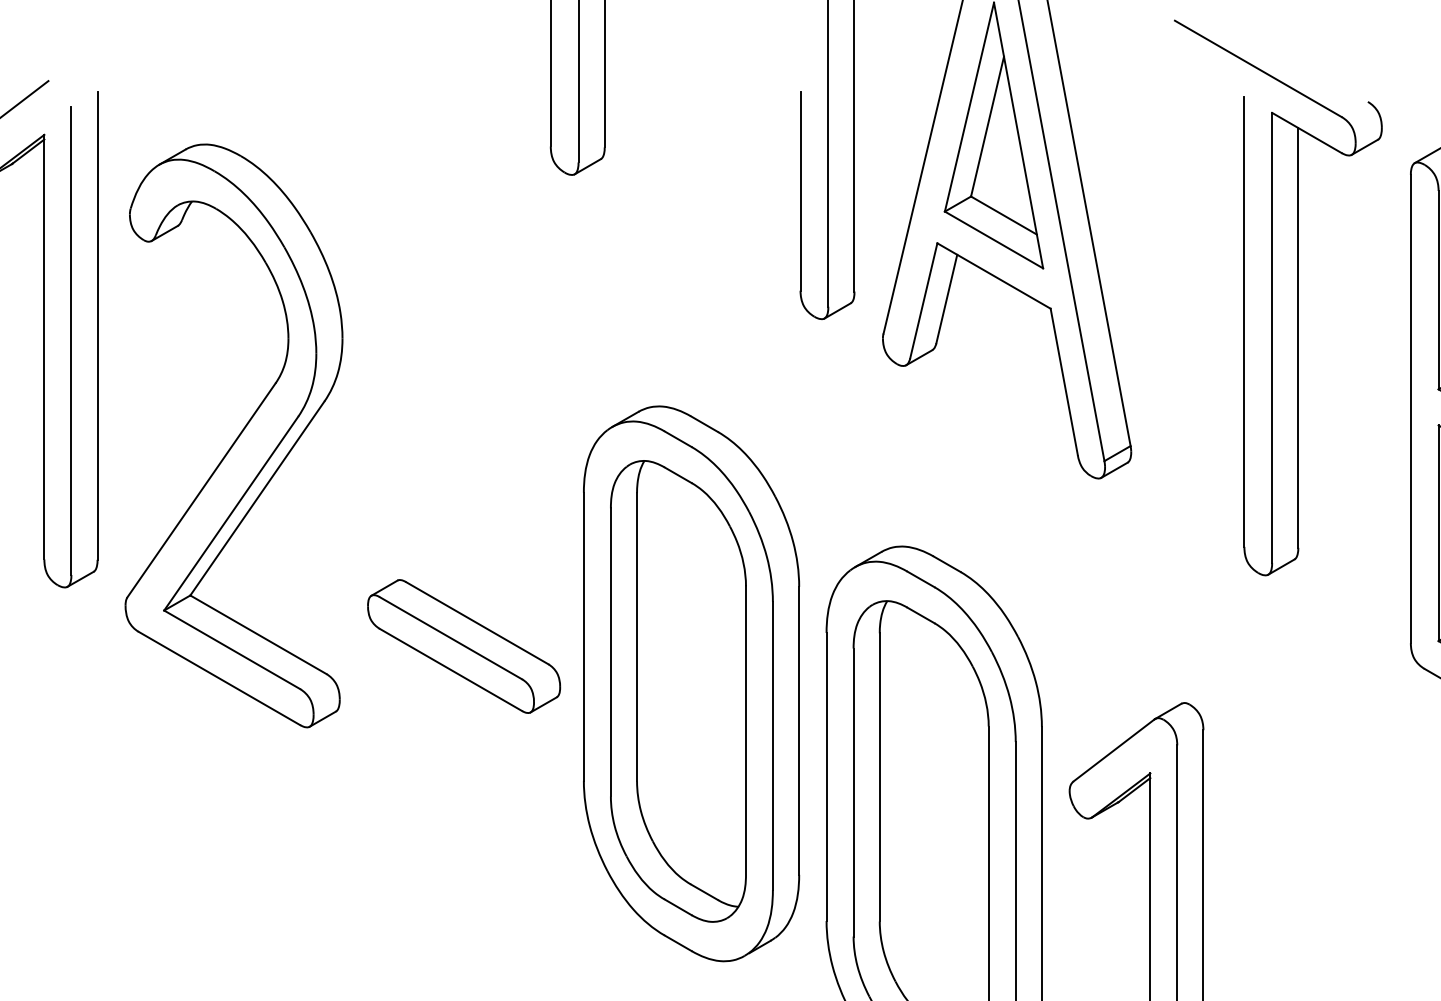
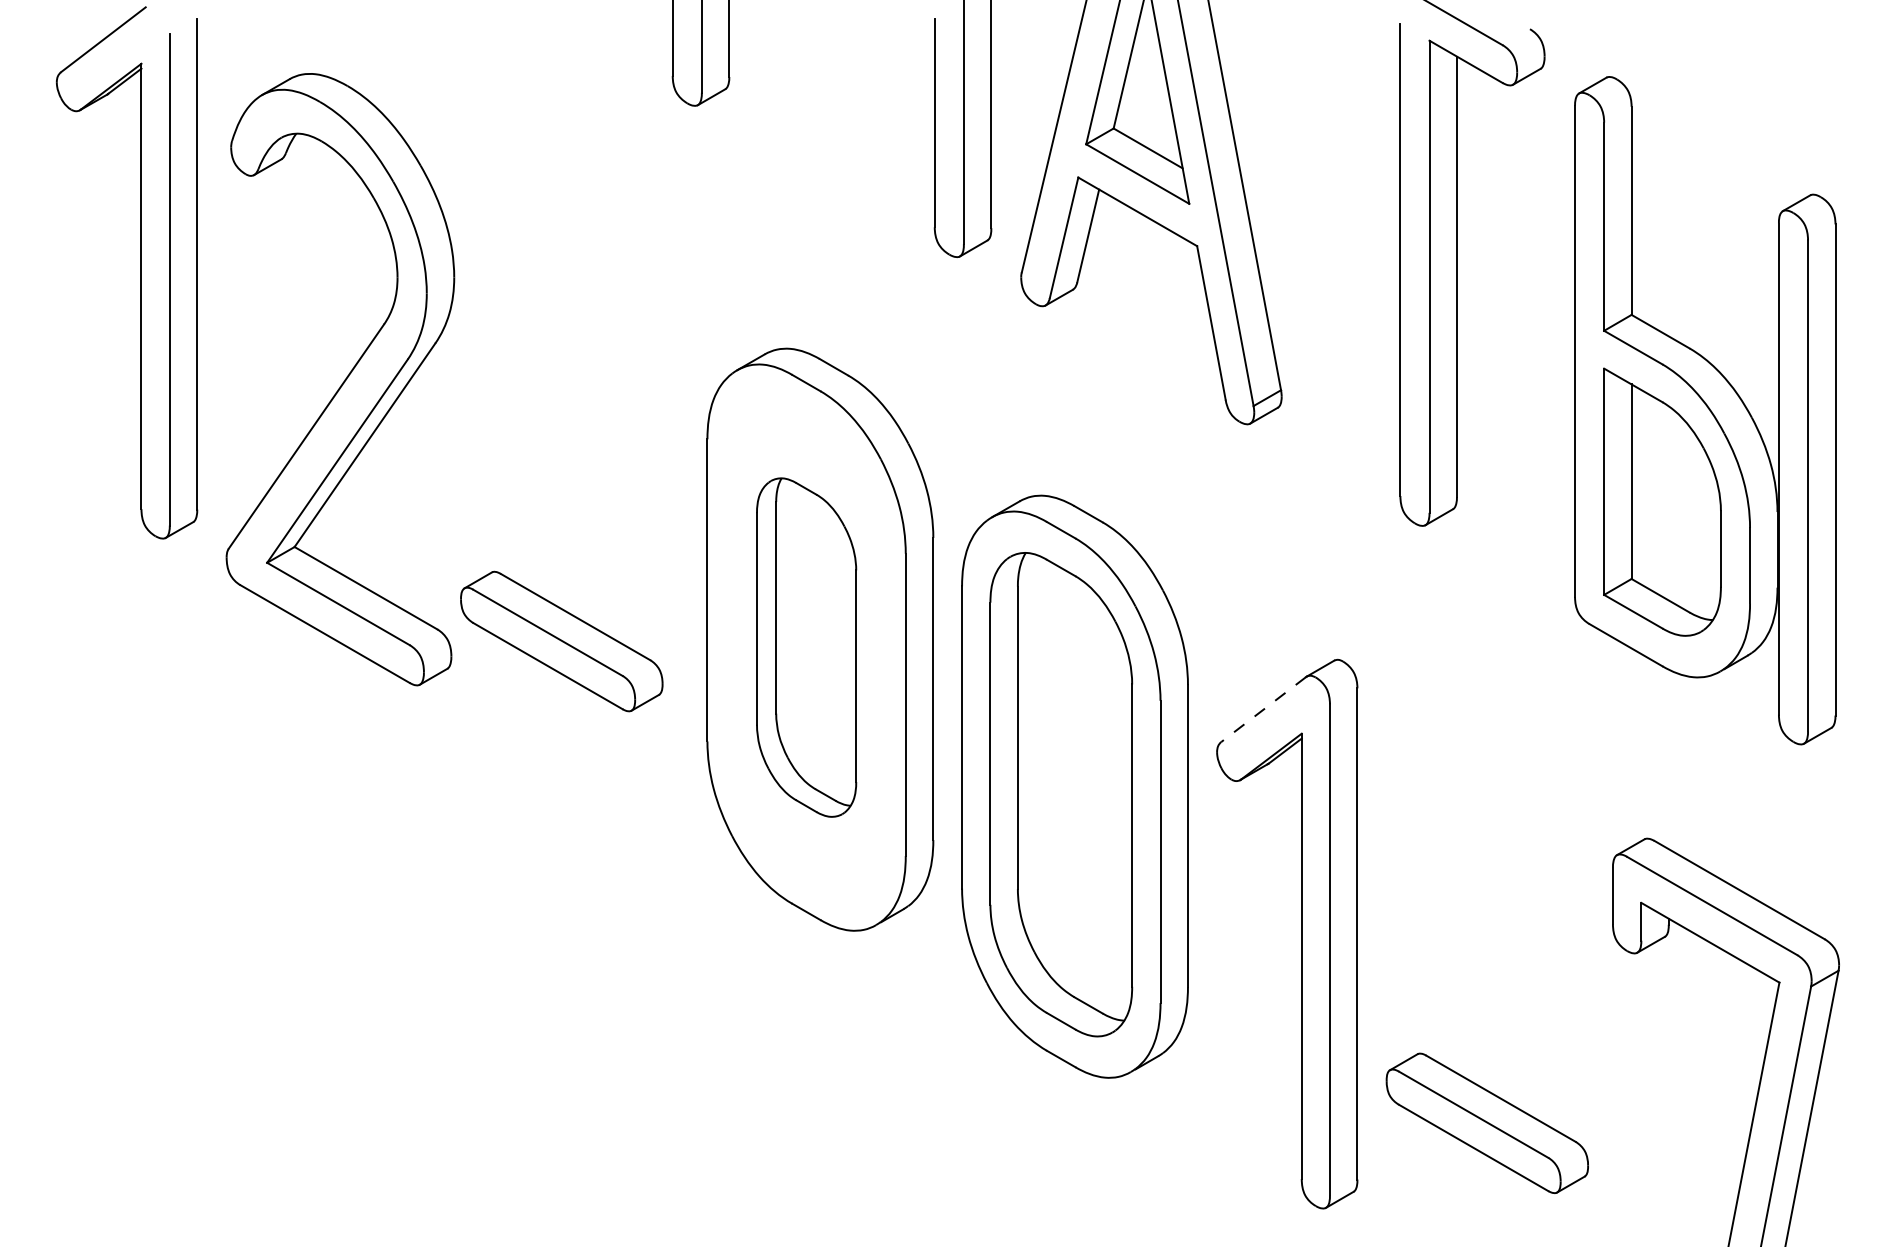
part: (463, 646) -> (561, 641), moved
part: (678, 691) -> (806, 647), size x0.7
line: (1113, 750) -> (1263, 709), solid -> dashed

